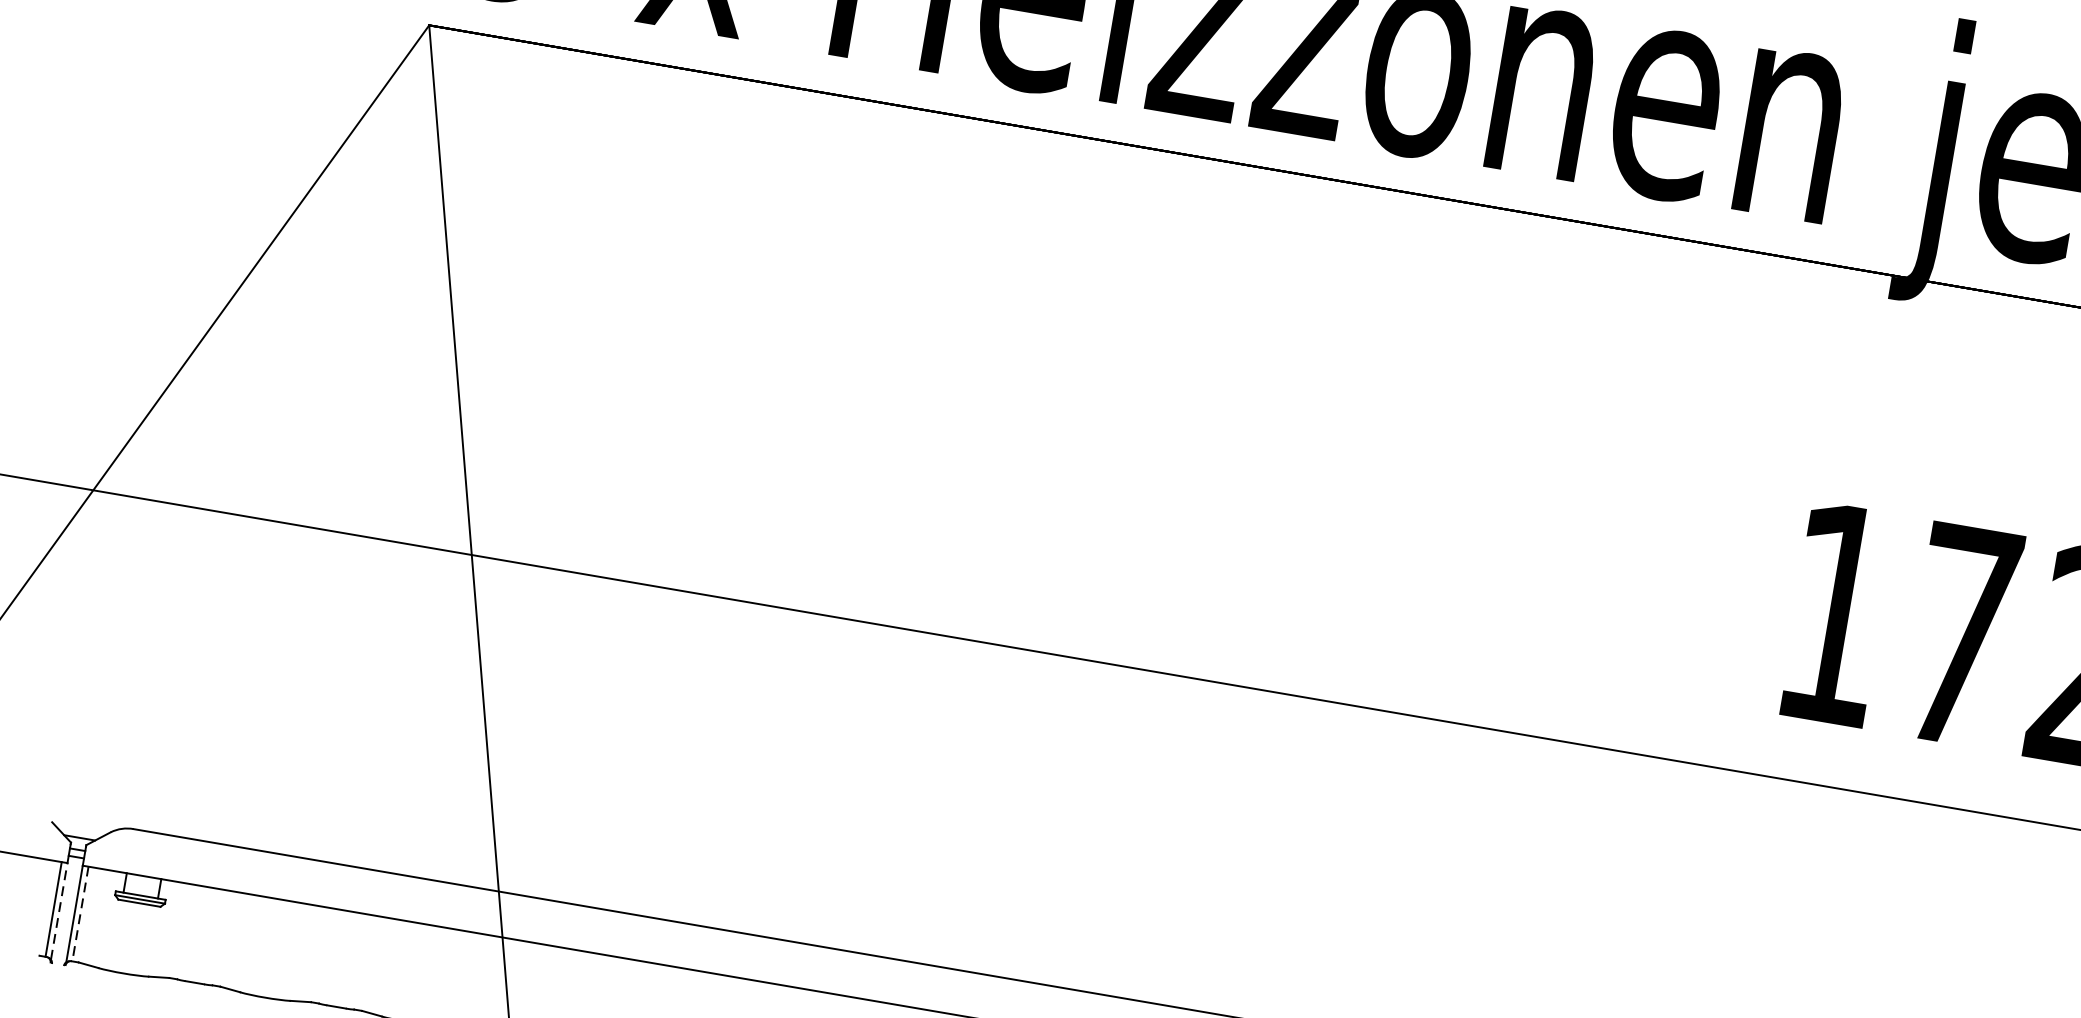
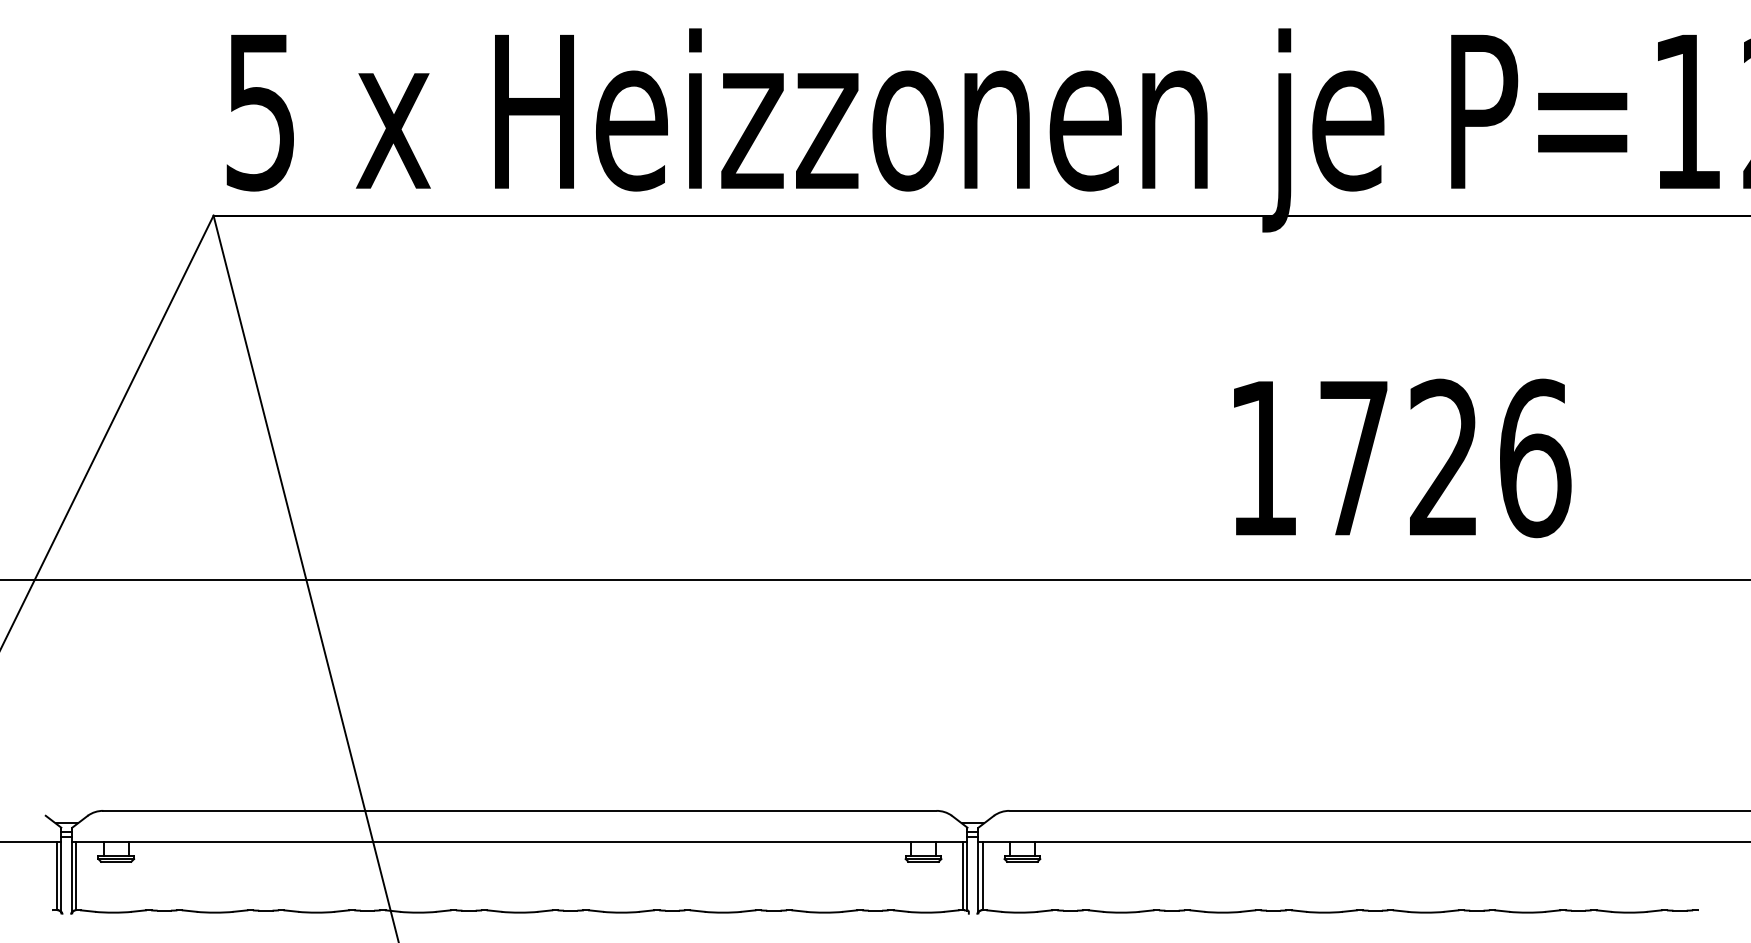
line: (59, 912) -> (61, 877), dashed -> solid
line: (80, 914) -> (76, 876), dashed -> solid

